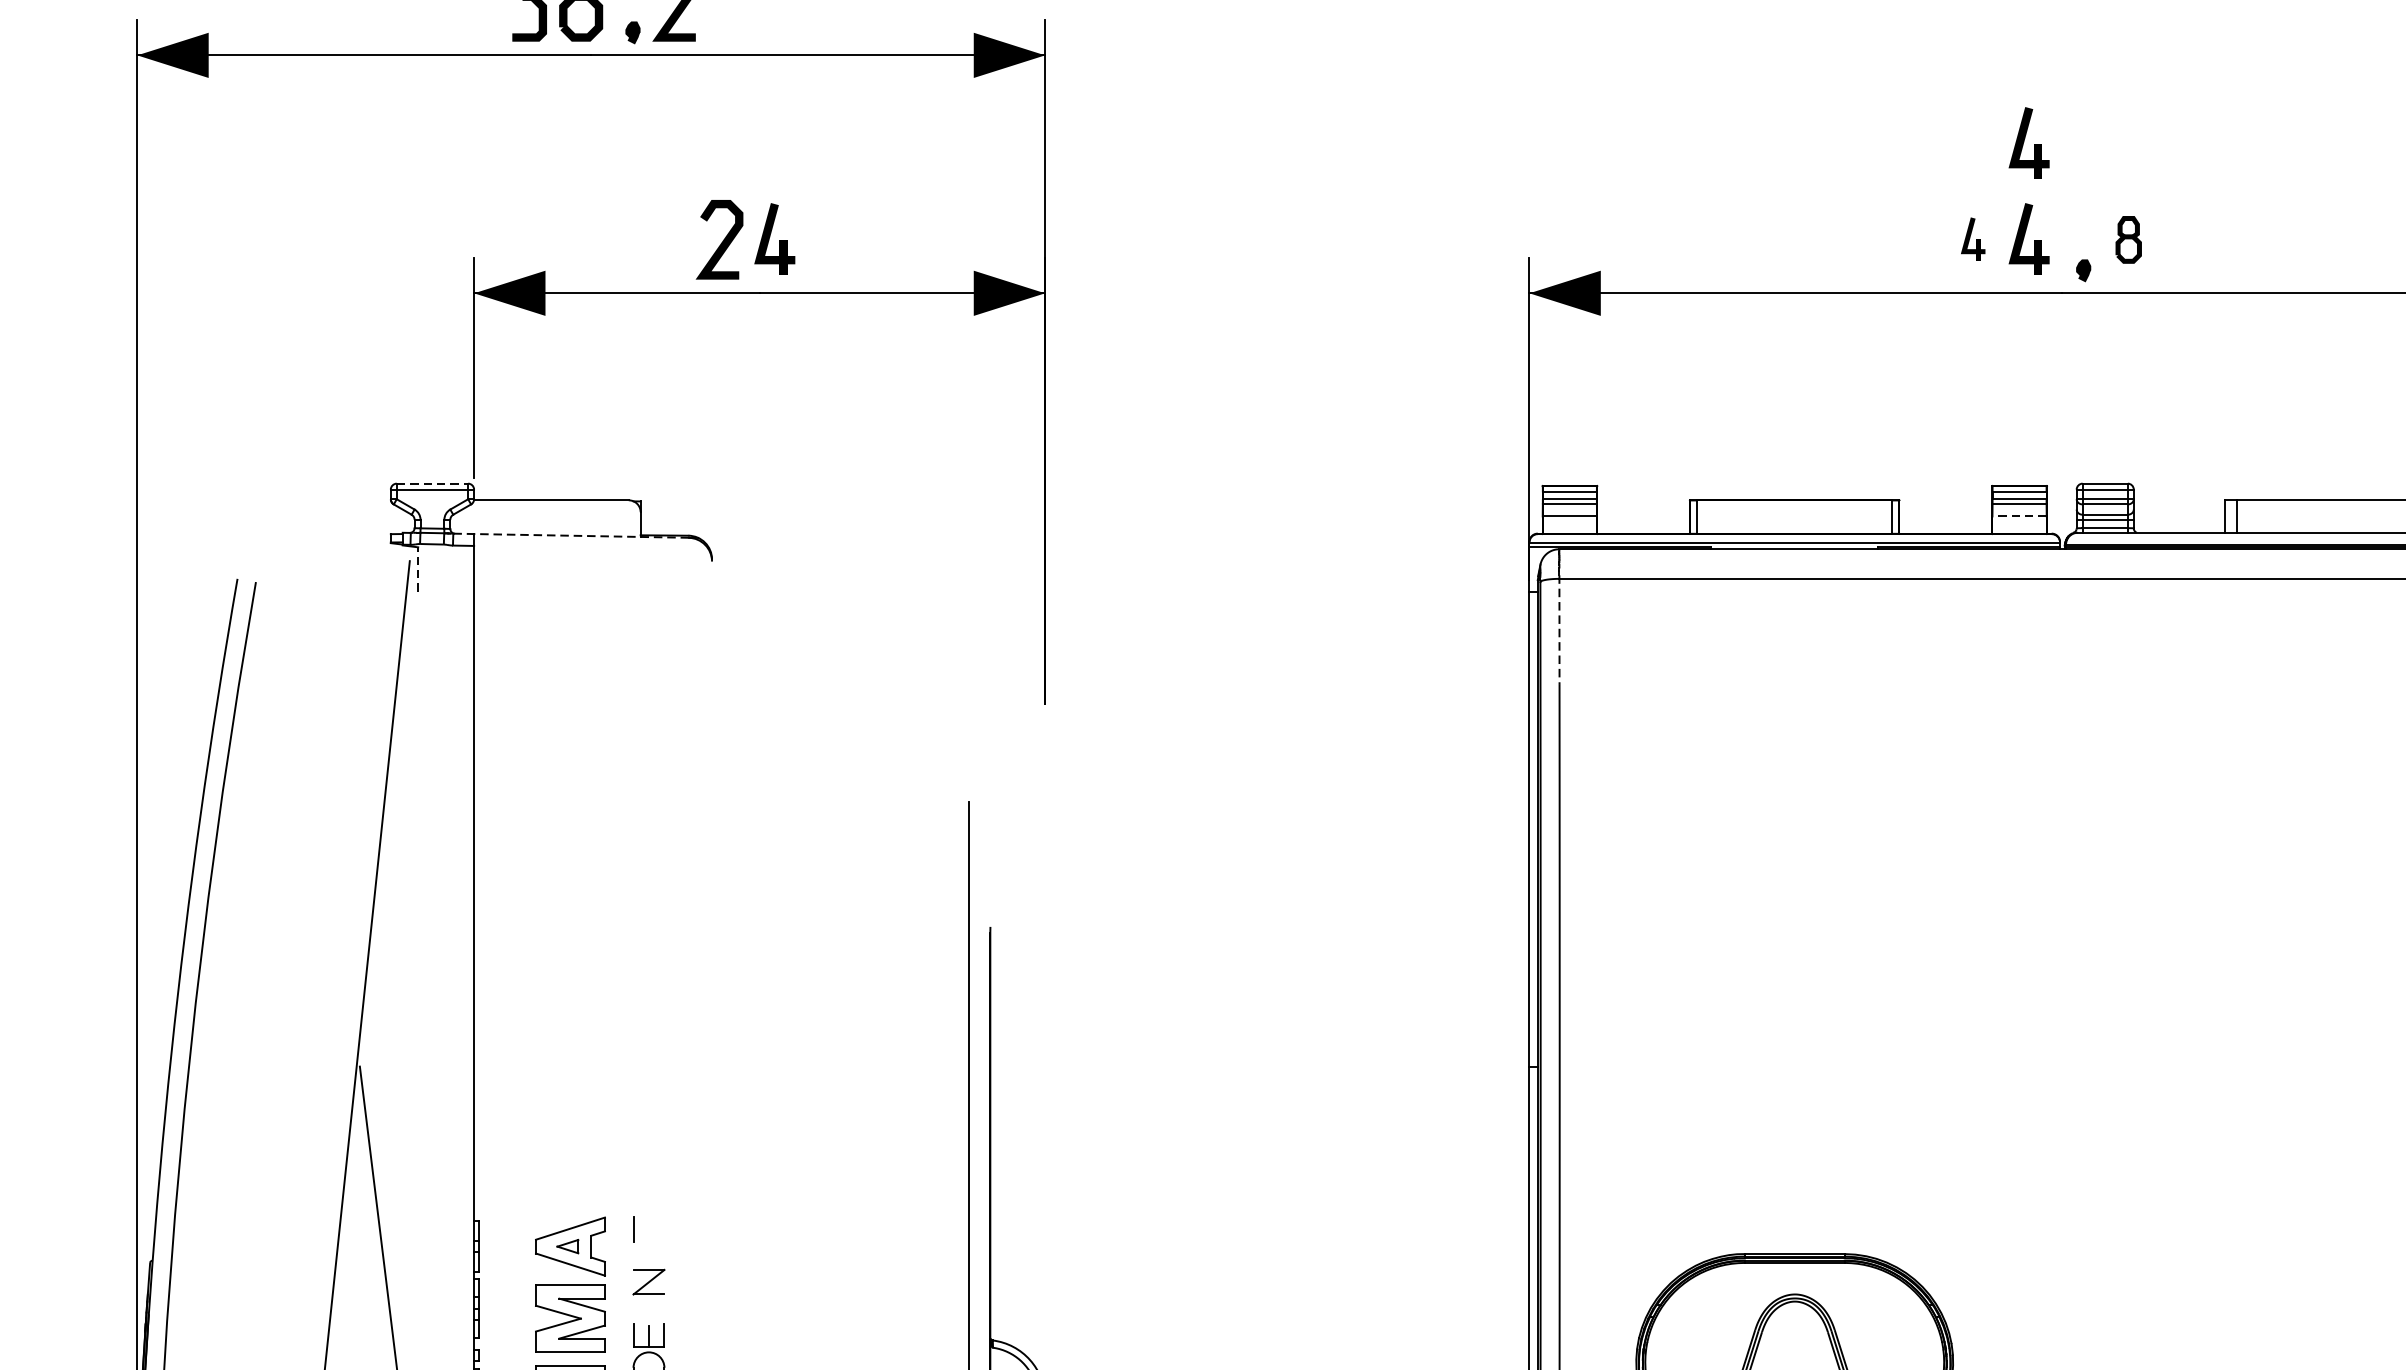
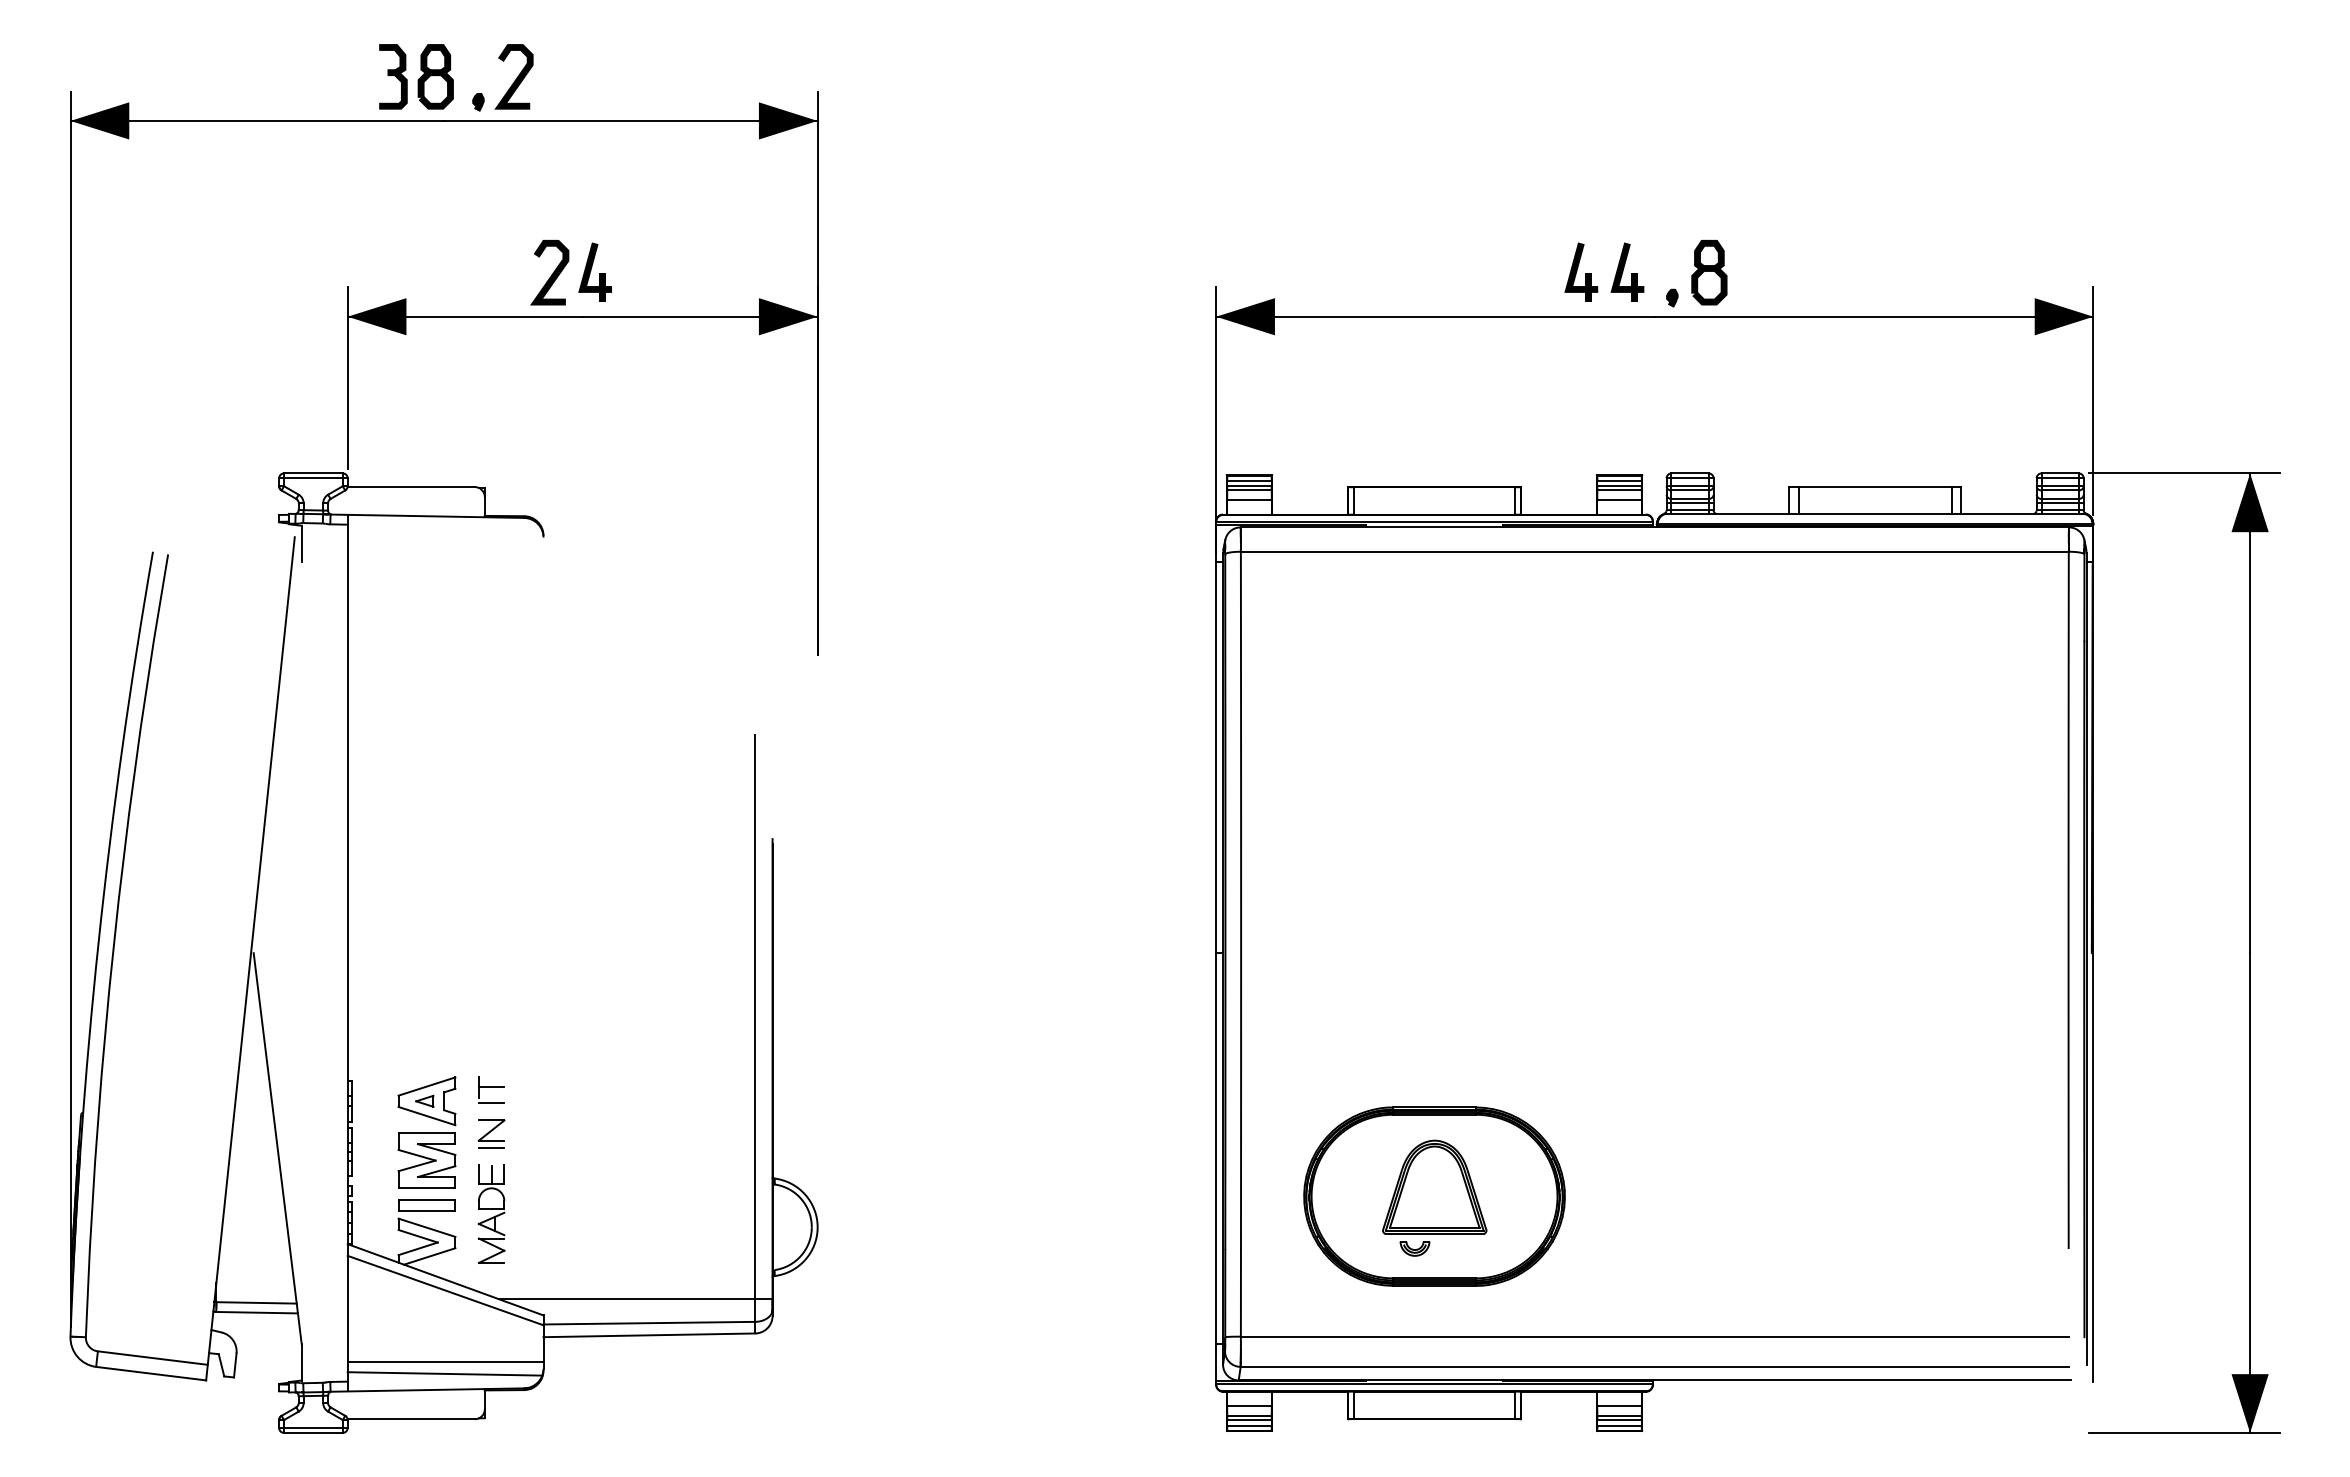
part: (2029, 142) -> (1627, 192), removed
part: (1973, 238) -> (1581, 271), size x1.67
part: (2128, 239) -> (1709, 272), size x1.67
line: (432, 483) -> (313, 473), dashed -> solid
line: (2019, 516) -> (1619, 500), dashed -> solid
line: (571, 536) -> (427, 516), dashed -> solid
line: (417, 568) -> (301, 543), dashed -> solid
line: (1558, 629) -> (1240, 593), dashed -> solid
line: (648, 1229) -> (491, 1087), added
line: (648, 1248) -> (491, 1102), added
line: (648, 1303) -> (491, 1148), added

